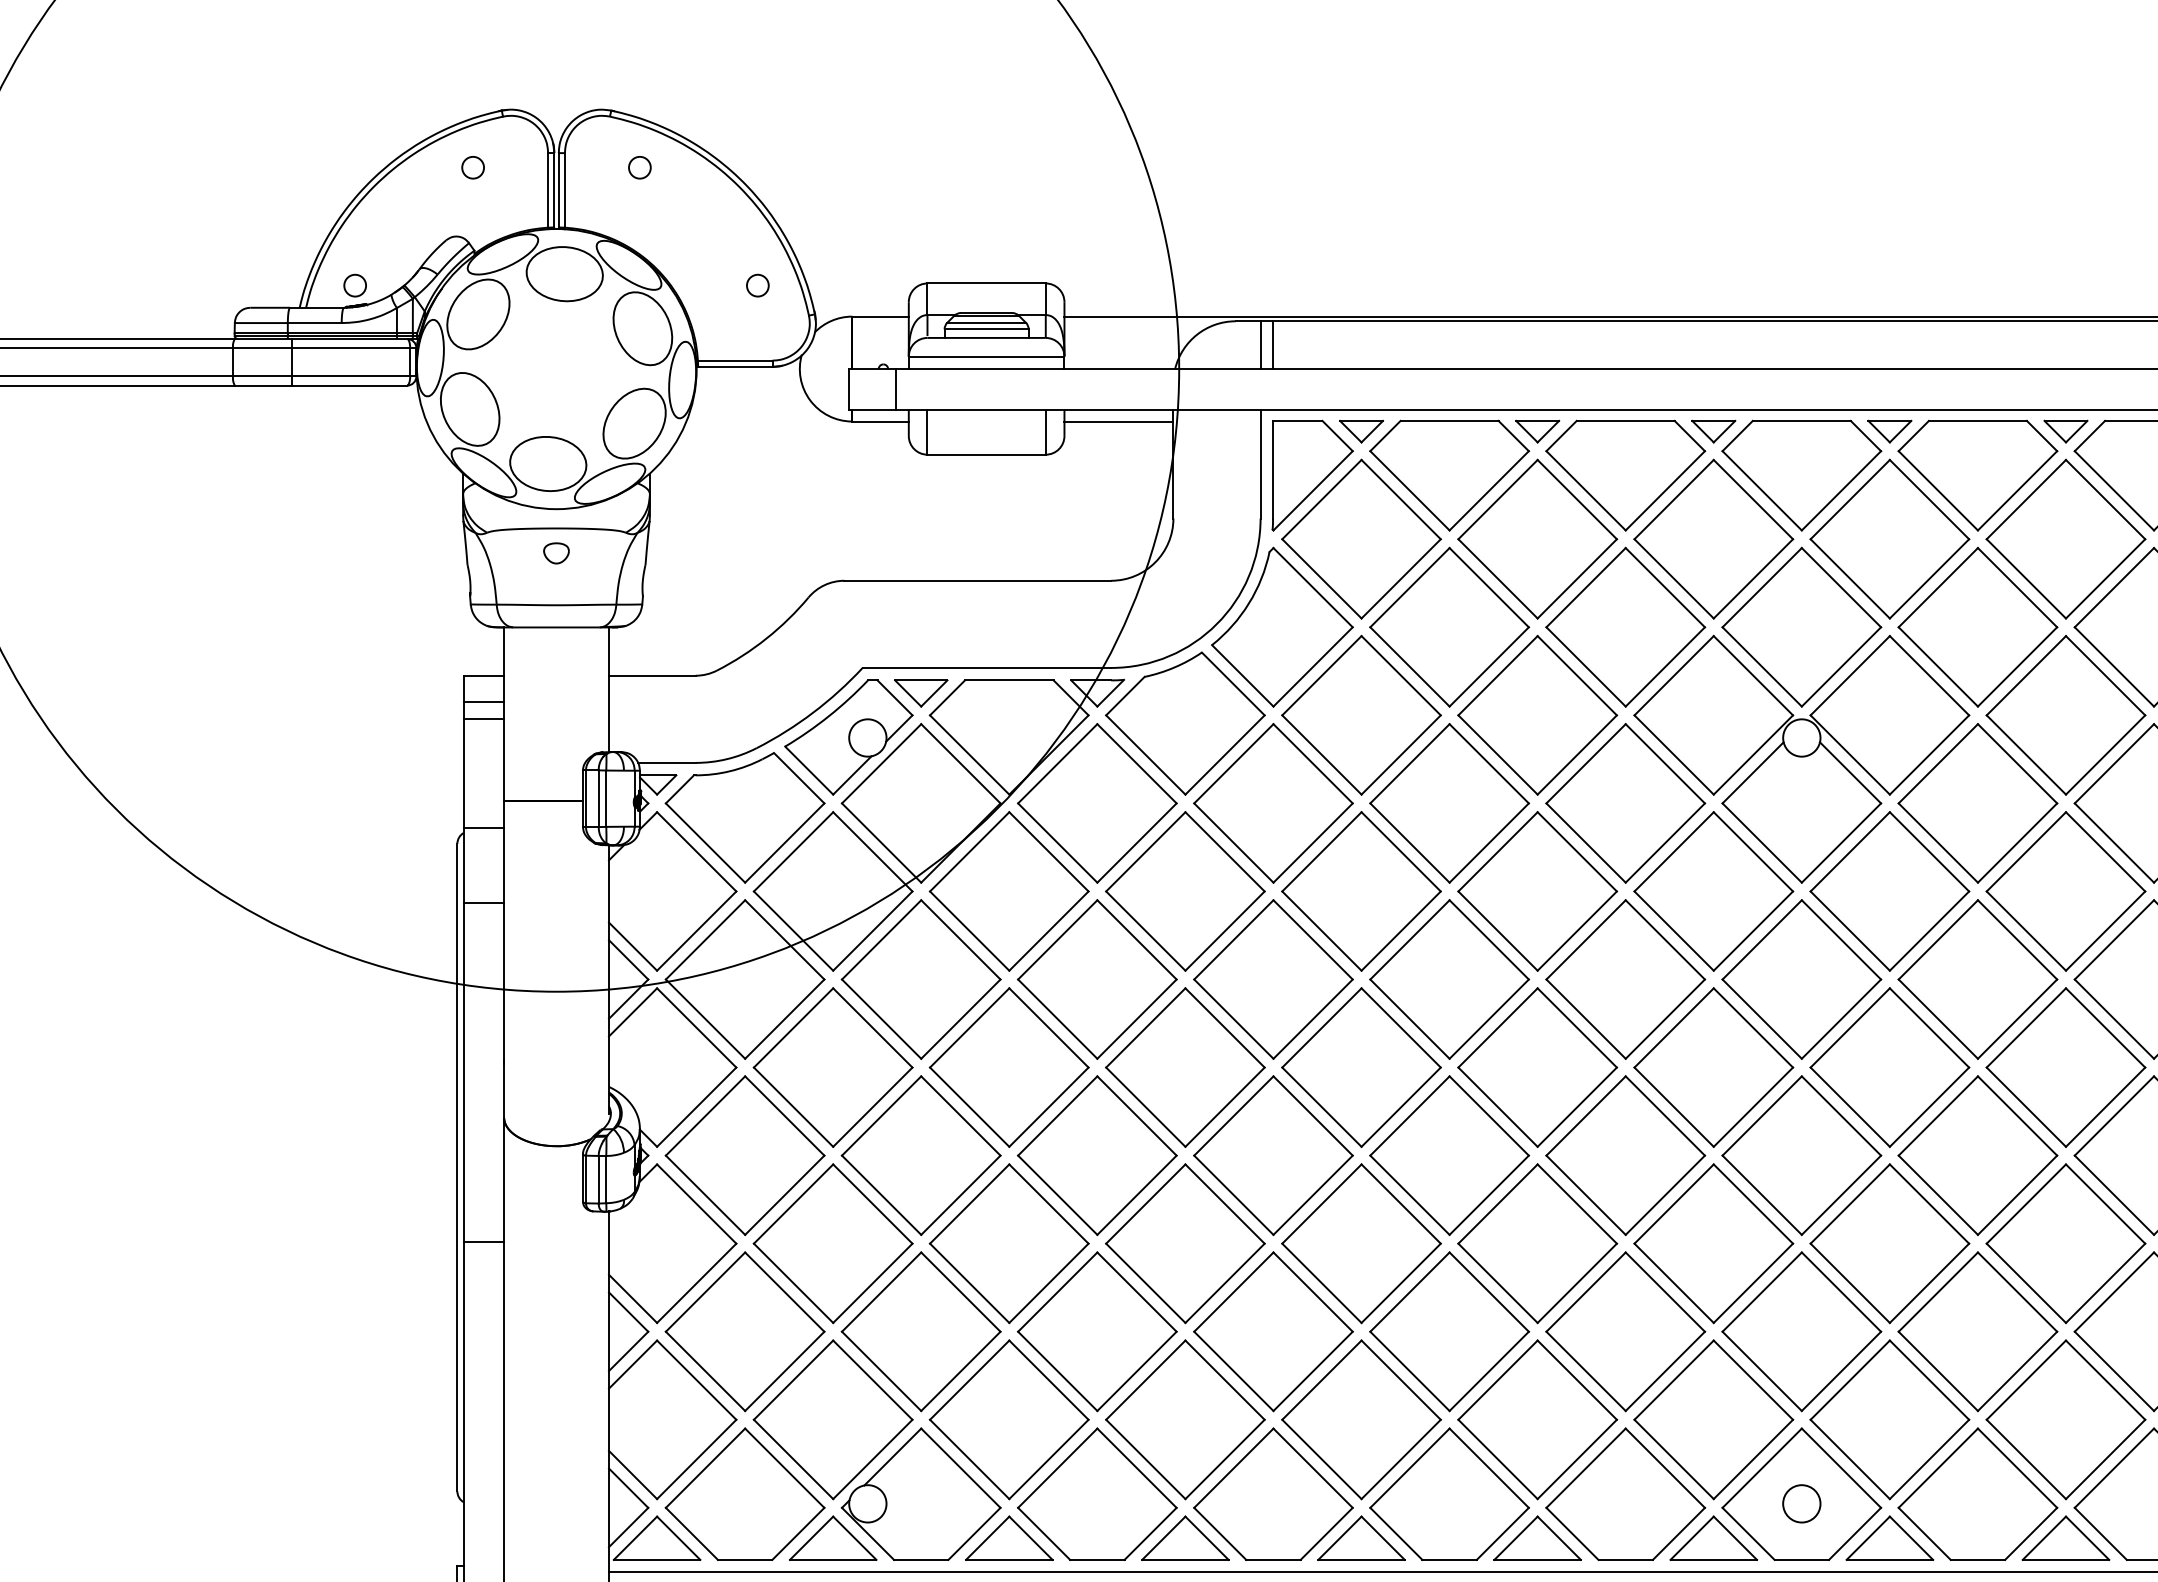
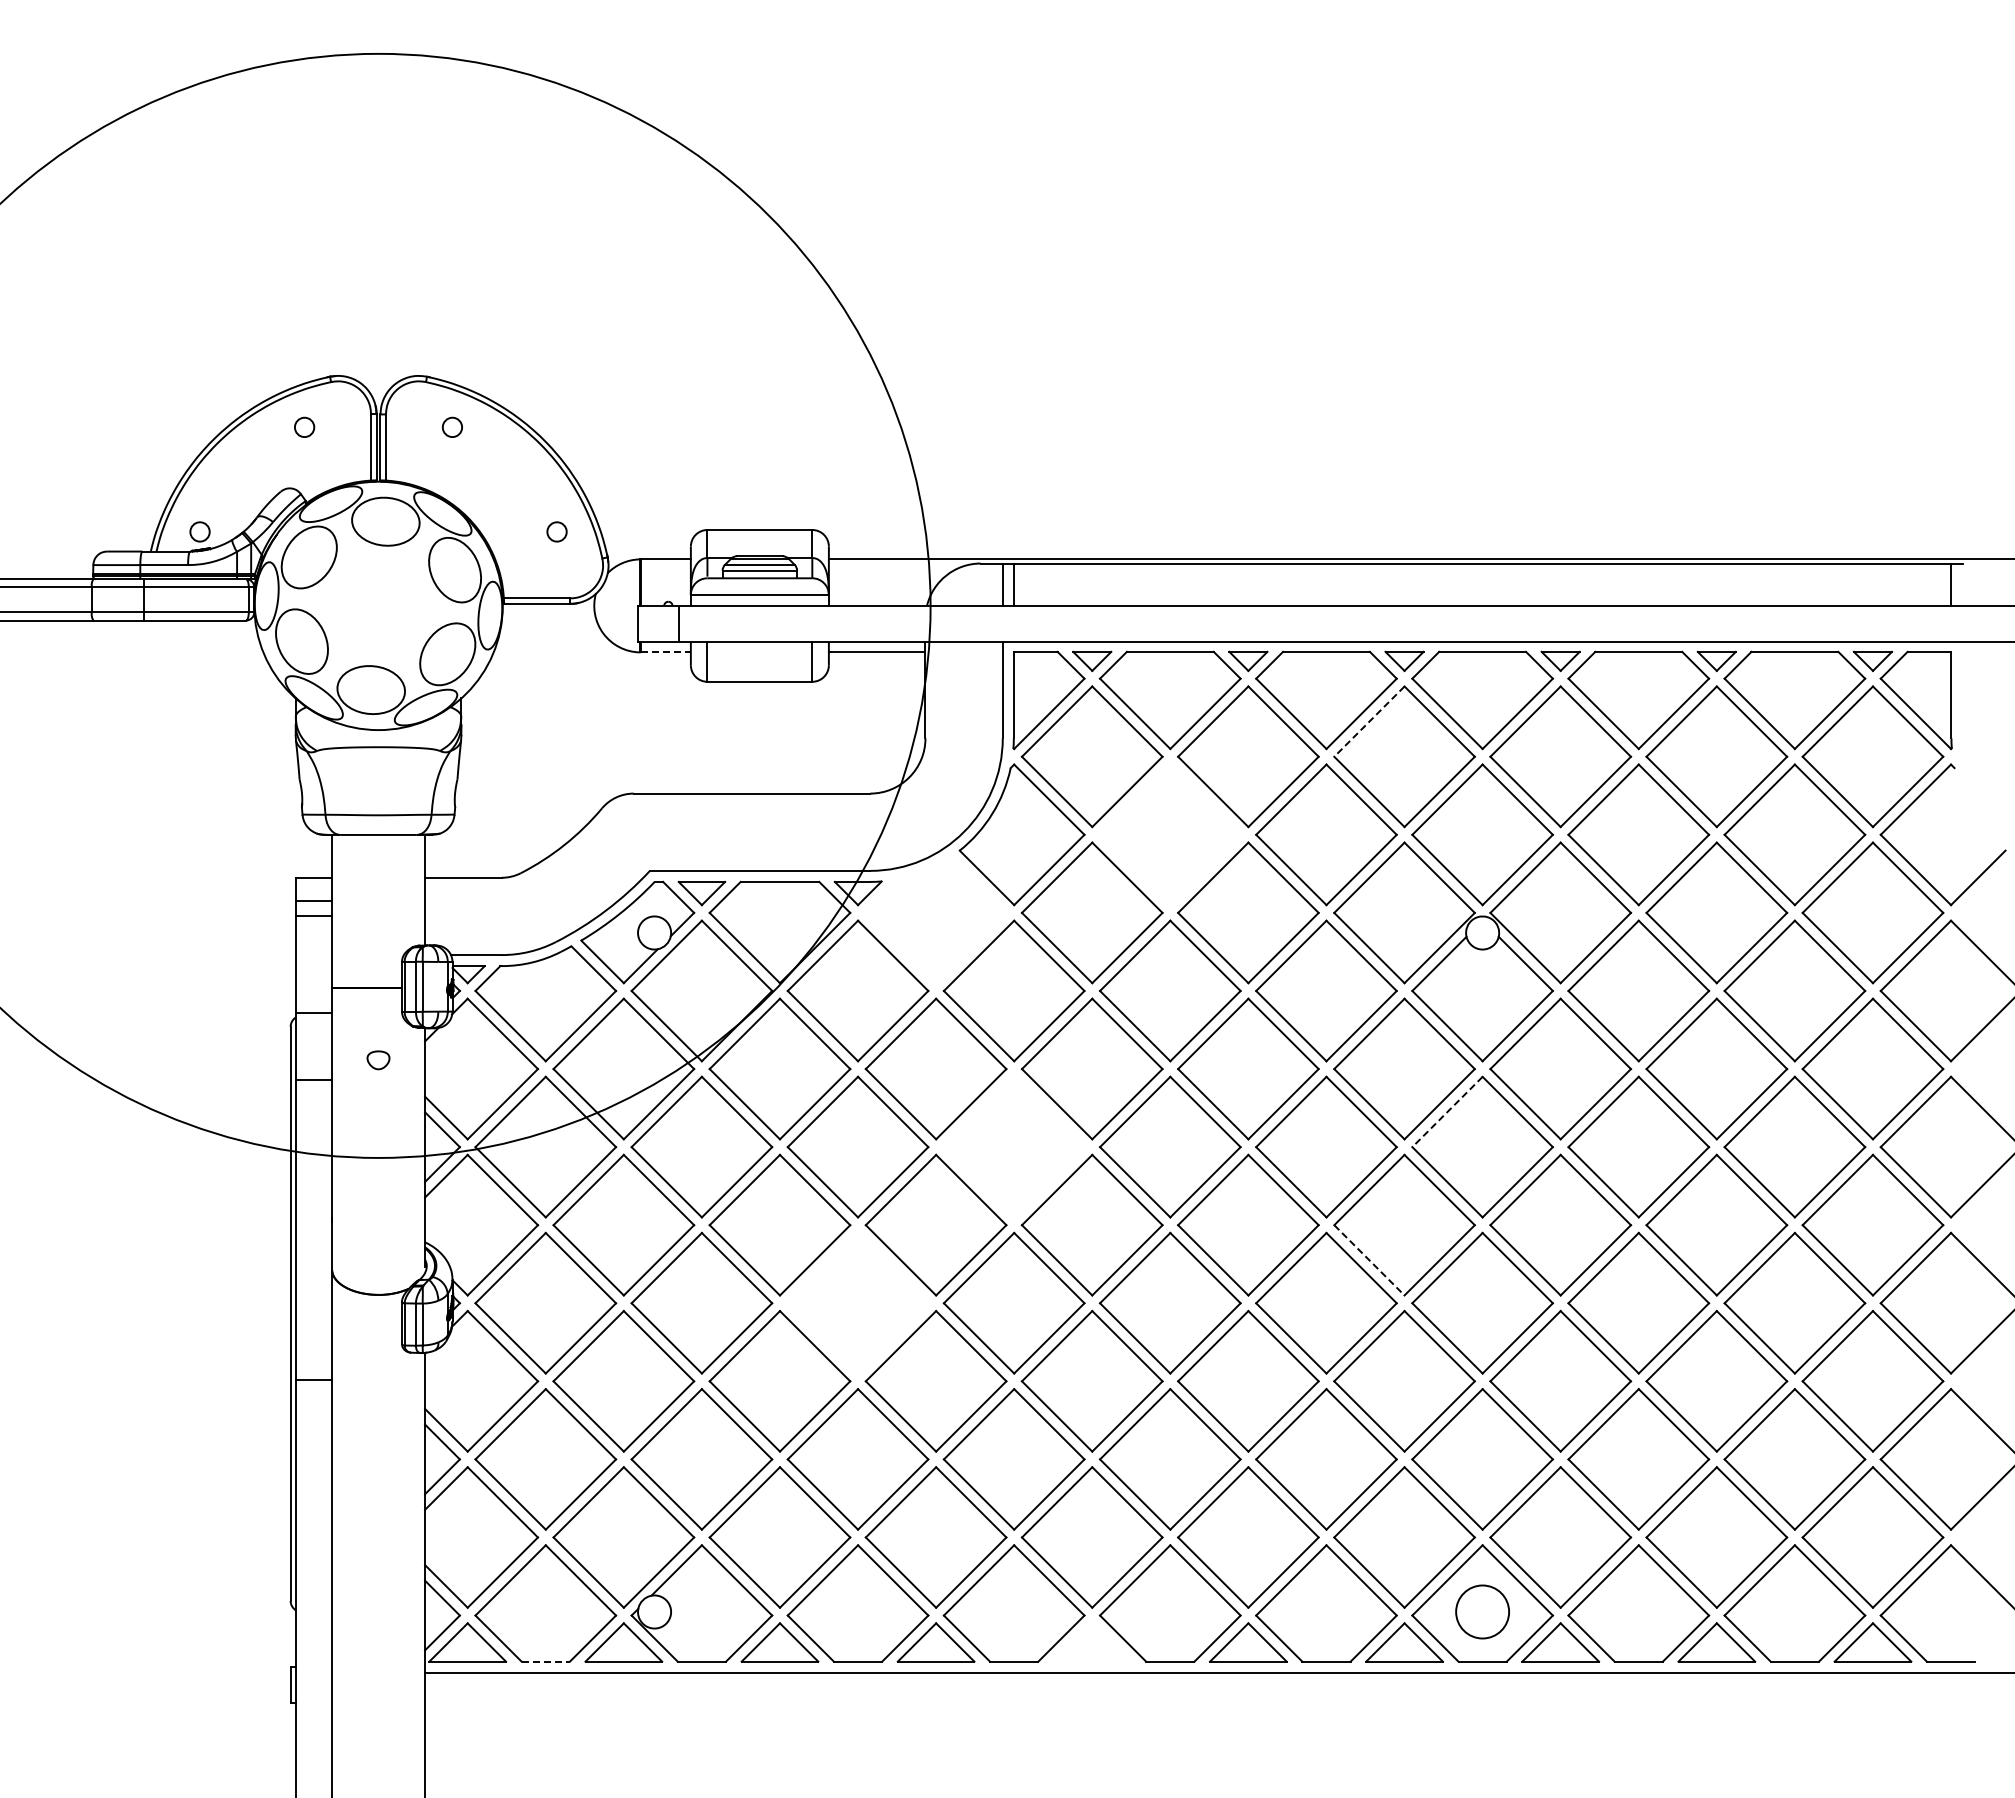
line: (881, 421) -> (666, 652), solid -> dashed
line: (1674, 499) -> (1369, 721), solid -> dashed
part: (556, 553) -> (378, 1060), moved
part: (1448, 626) -> (1169, 834), removed
part: (1184, 723) -> (935, 920), removed
line: (1762, 939) -> (1447, 1111), solid -> dashed
part: (1272, 978) -> (1013, 1146), removed
line: (1674, 1107) -> (1369, 1260), solid -> dashed
part: (1096, 1154) -> (857, 1302), removed
circle: (1801, 1503) -> (1482, 1611), size x1.6
part: (1360, 1538) -> (1091, 1642), removed
line: (745, 1559) -> (546, 1661), solid -> dashed

